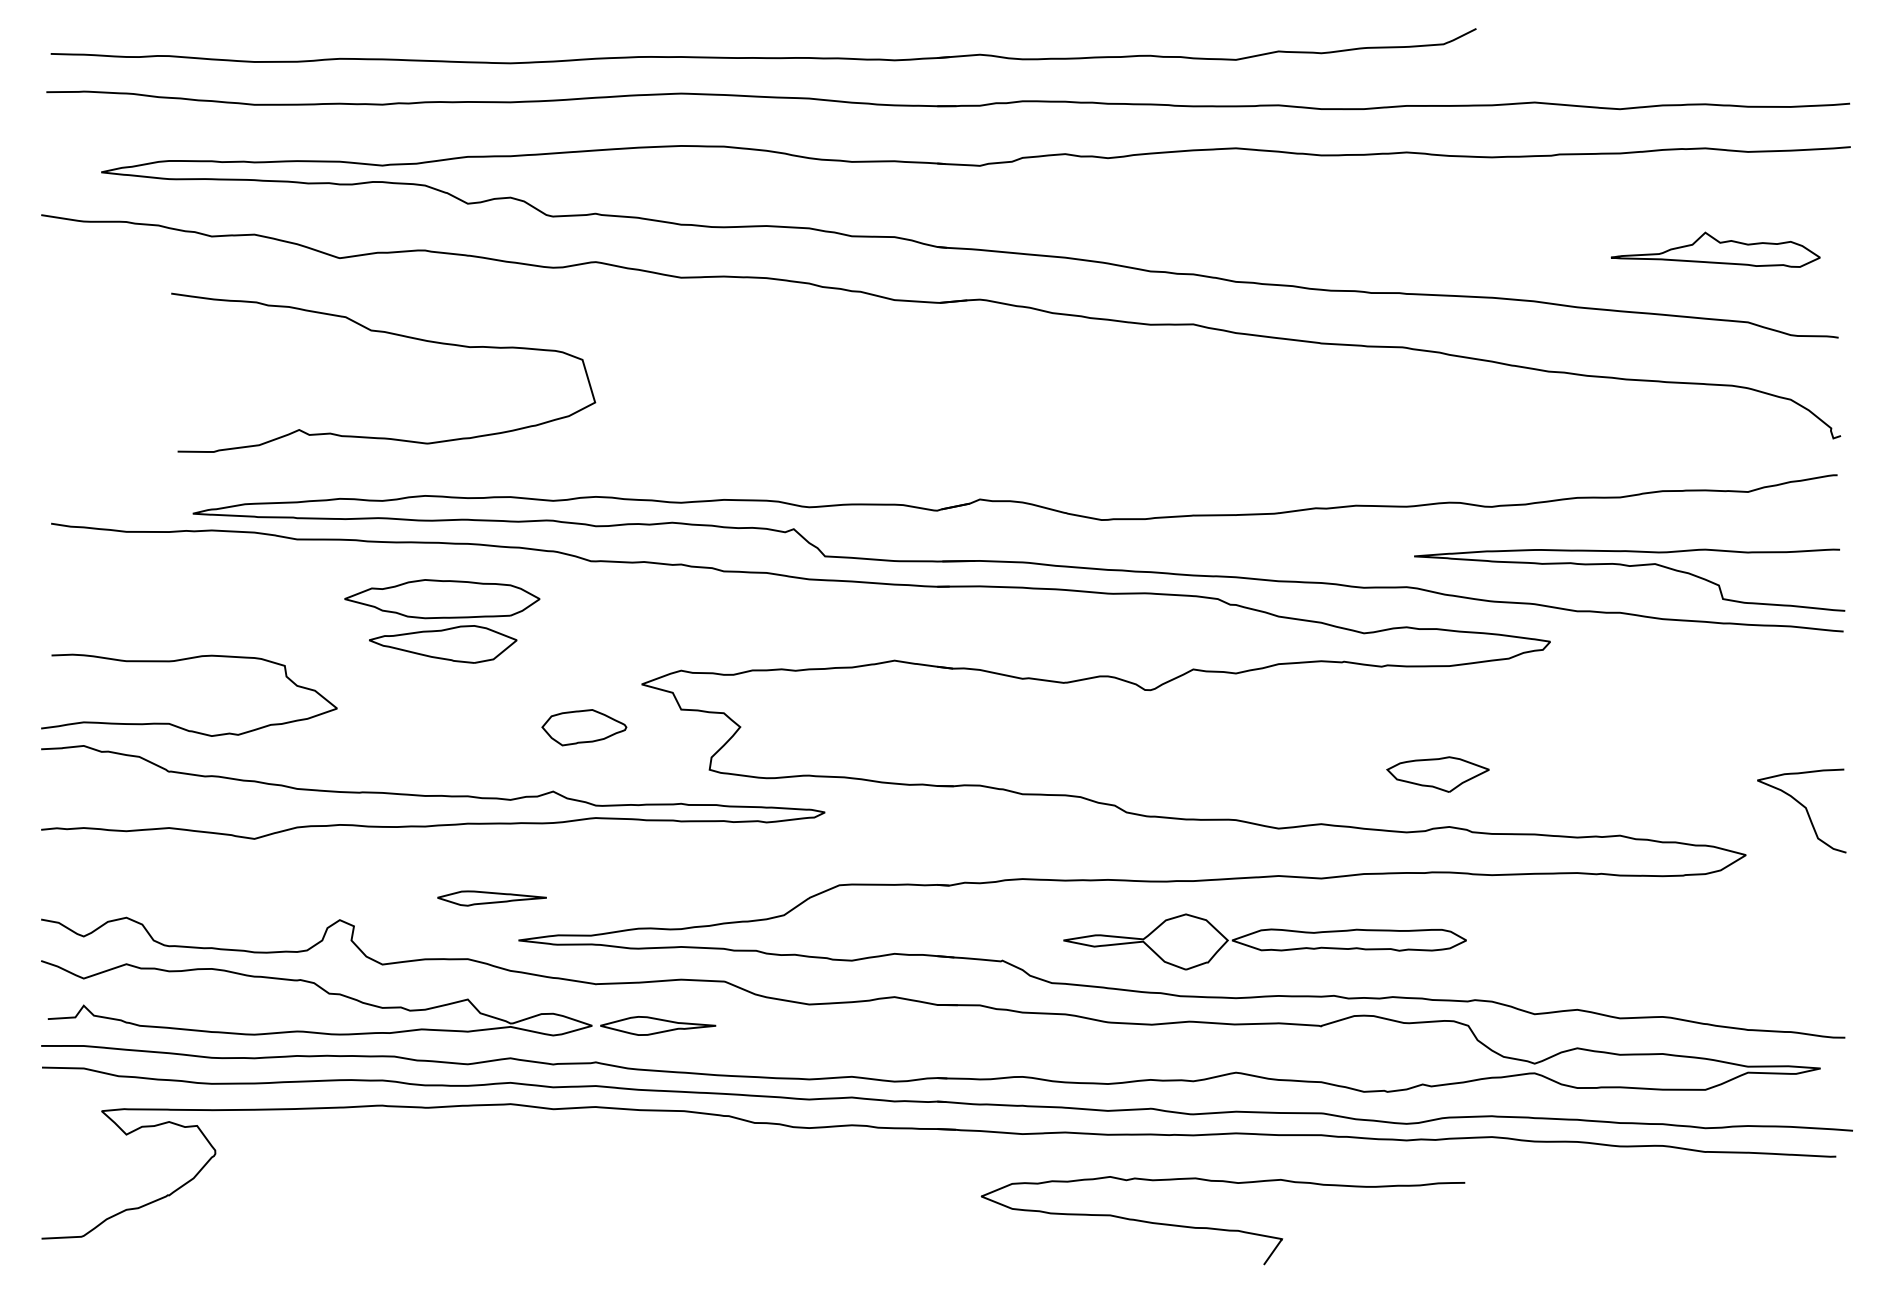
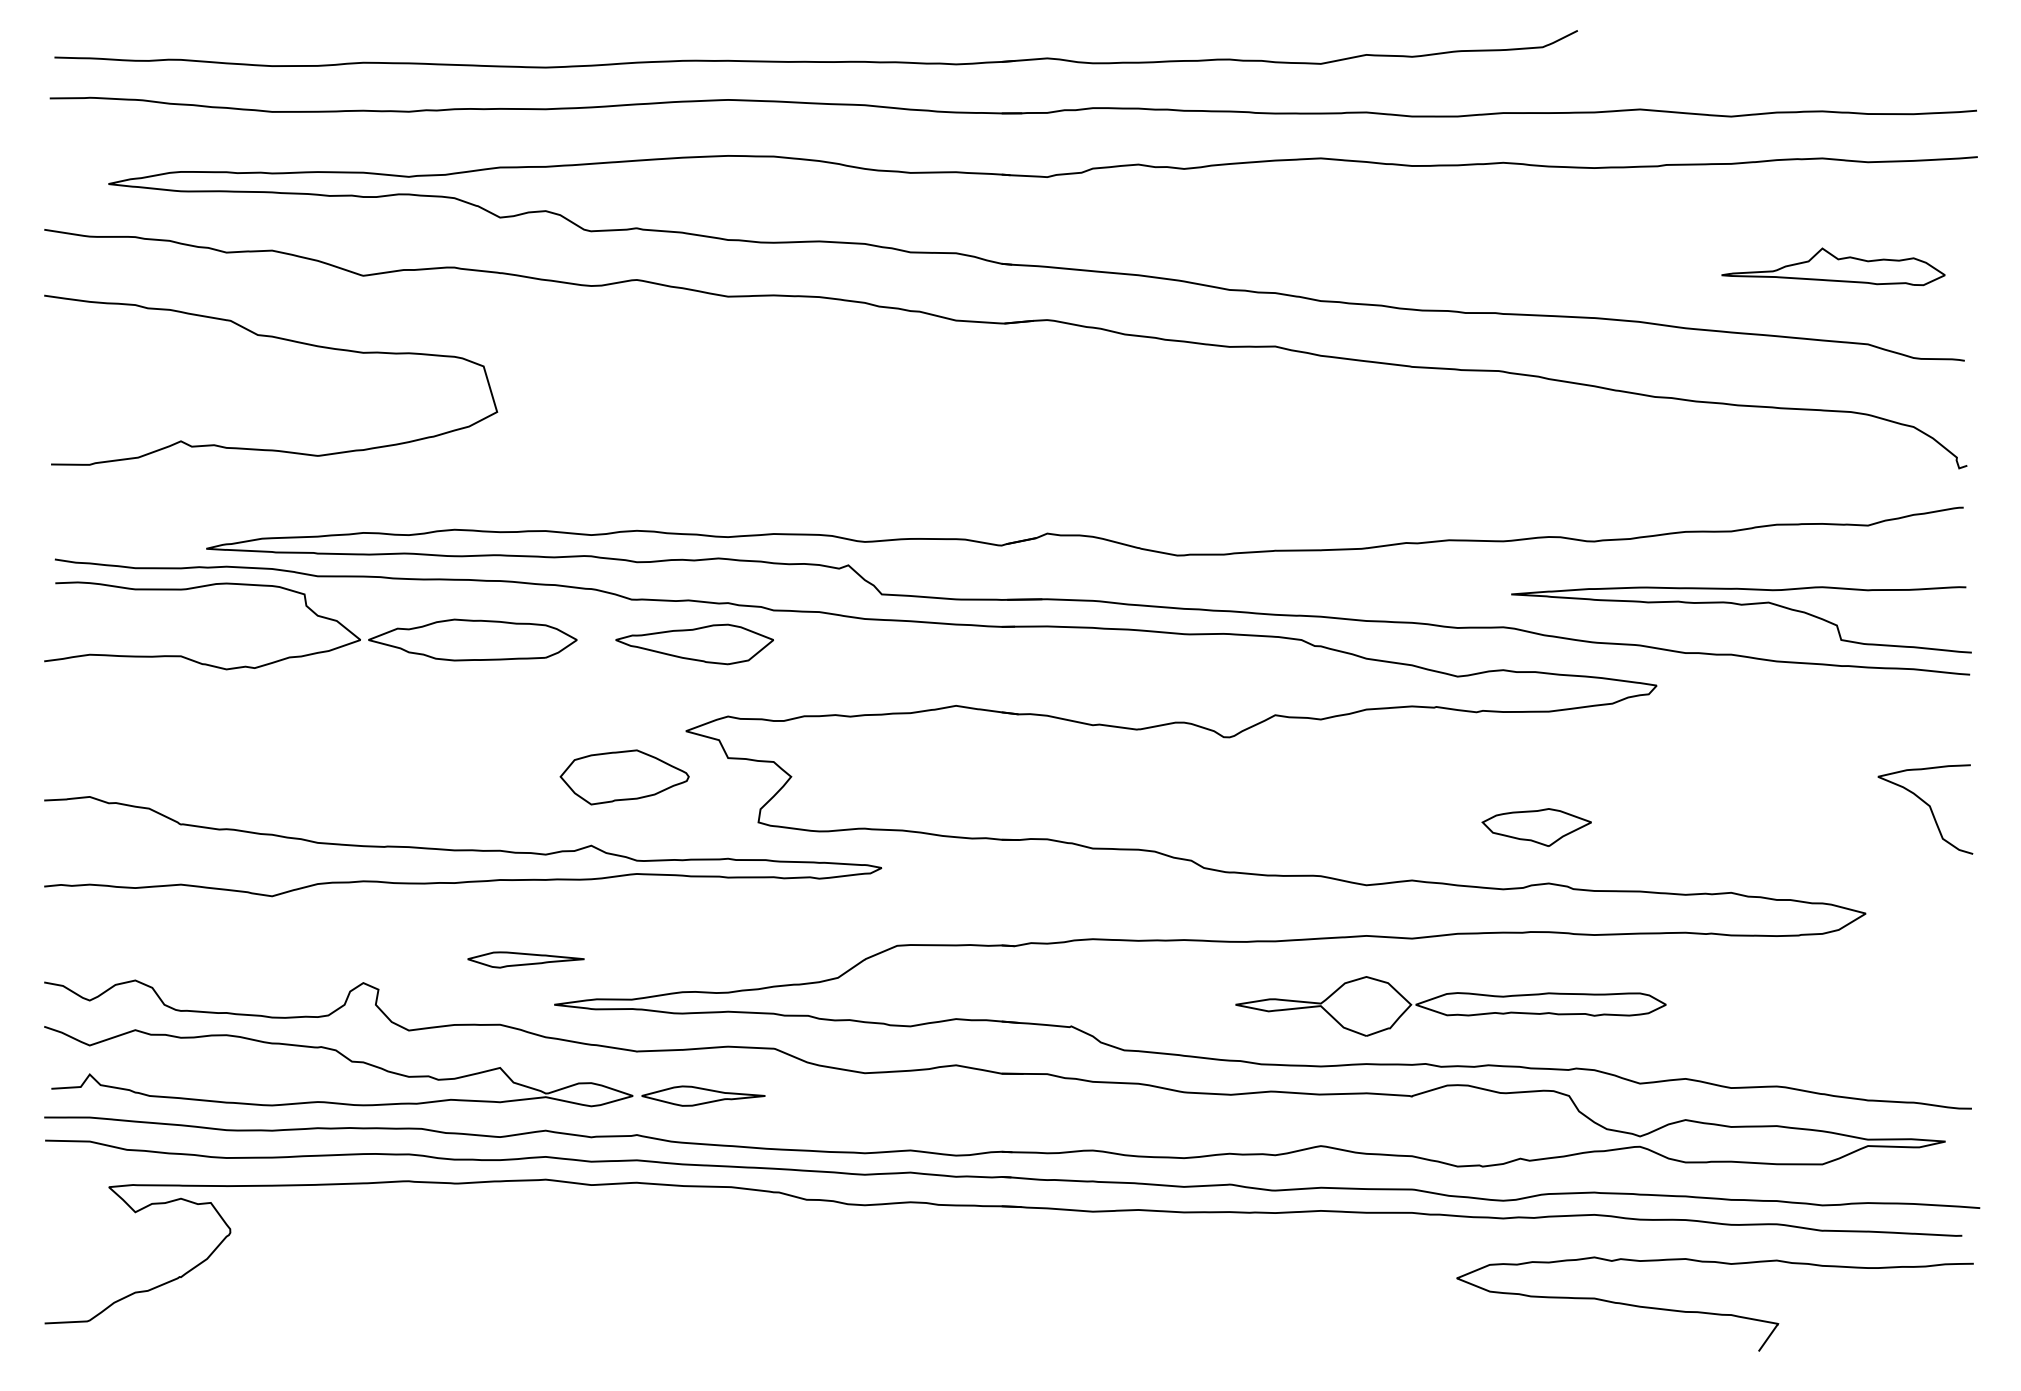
curve: (391, 334) -> (279, 339), moved
part: (442, 644) -> (694, 644), moved
curve: (178, 725) -> (190, 658), moved
part: (584, 727) -> (624, 777), size x1.43
curve: (1805, 810) -> (1929, 808), moved
part: (1264, 942) -> (1450, 1006), moved
curve: (1220, 1228) -> (1712, 1312), moved

